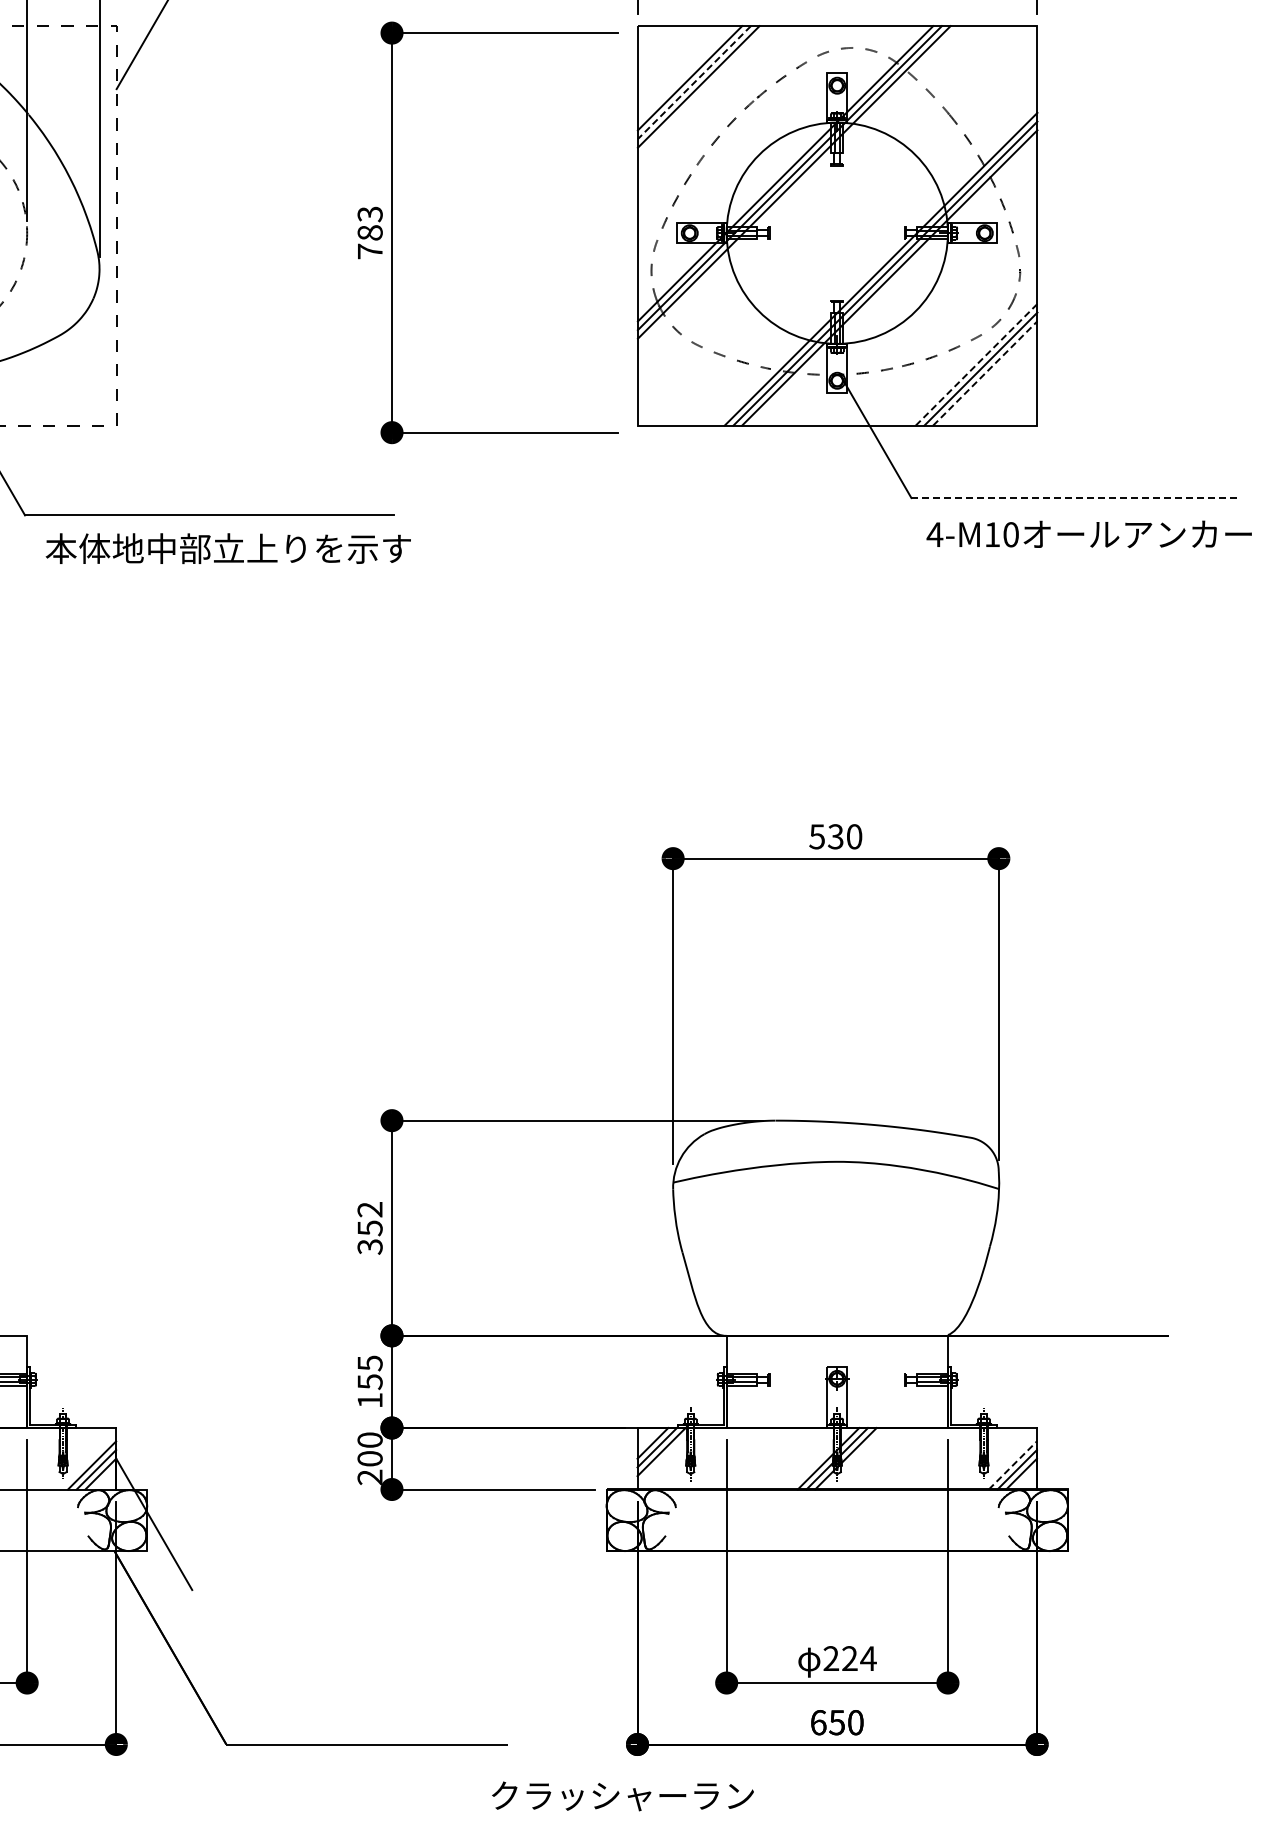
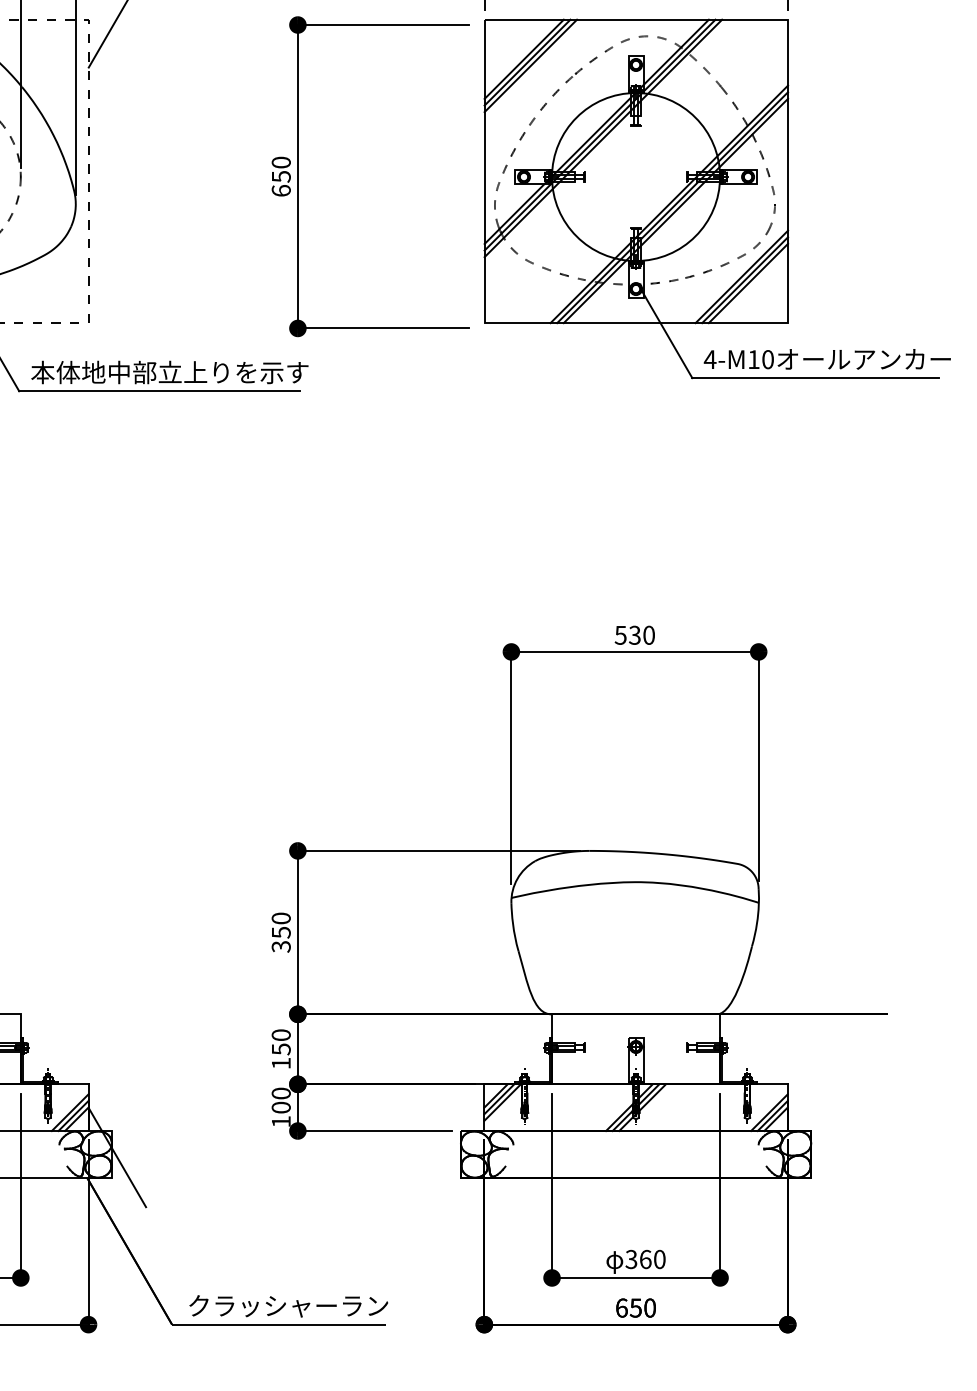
line: (694, 82) -> (527, 62), dashed -> solid
text: (369, 232) -> (280, 176), 783 -> 650
line: (976, 364) -> (741, 276), dashed -> solid
line: (985, 373) -> (748, 283), dashed -> solid
line: (1074, 498) -> (816, 378), dashed -> solid
text: (1088, 534) -> (826, 359), moved
text: (227, 548) -> (169, 372), moved
text: (369, 1209) -> (280, 918), 352 -> 350
text: (369, 1363) -> (280, 1035), 155 -> 150
line: (1013, 1465) -> (769, 1112), dashed -> solid
text: (369, 1477) -> (280, 1121), 200 -> 100
text: (849, 1658) -> (645, 1259), 224 -> 360
text: (622, 1796) -> (288, 1306), moved

